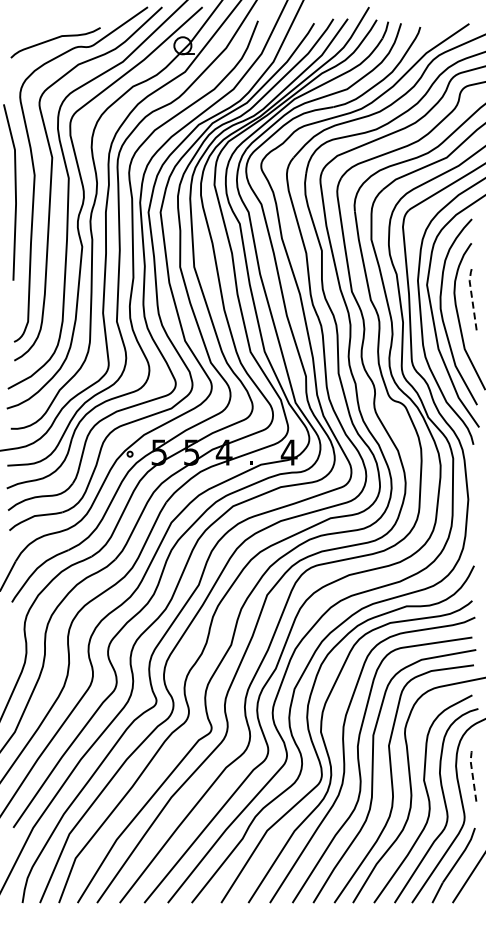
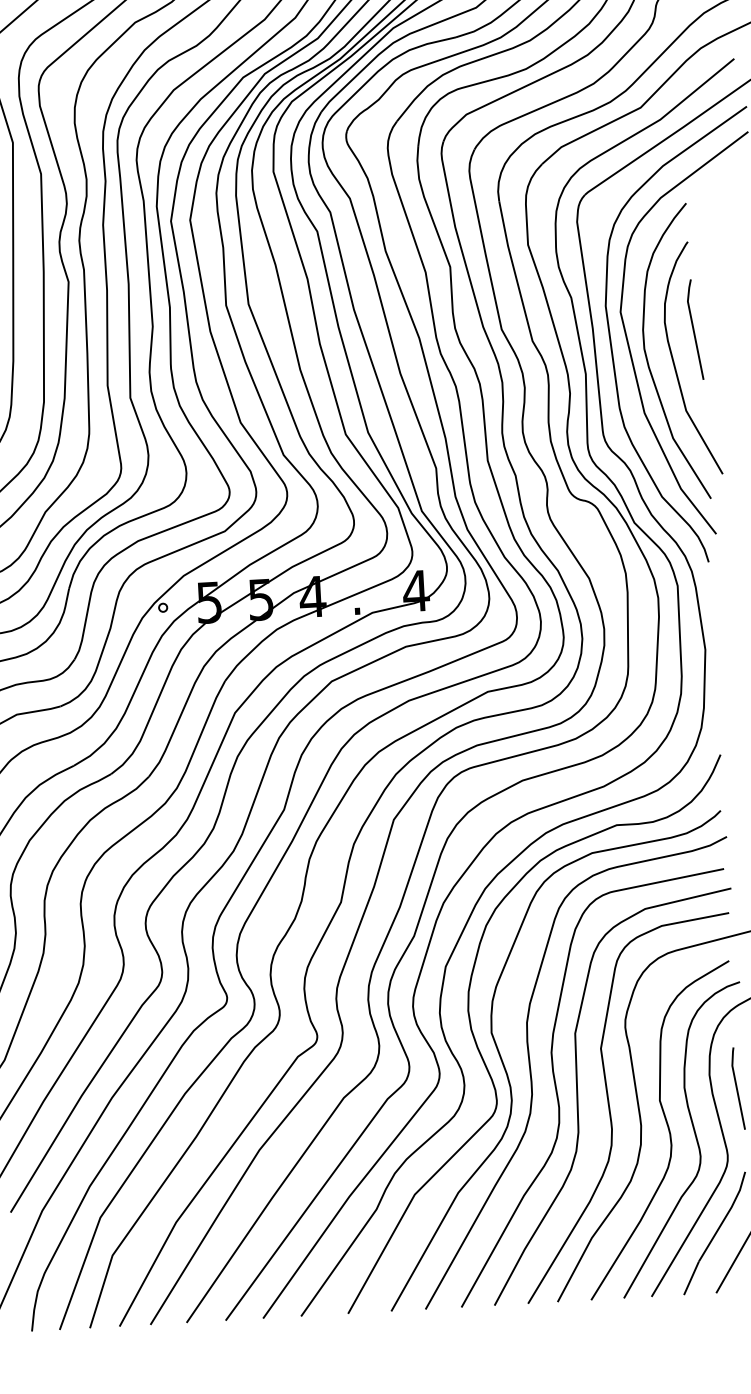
line: (471, 297) -> (692, 328), dashed -> solid
line: (472, 773) -> (736, 1085), dashed -> solid

